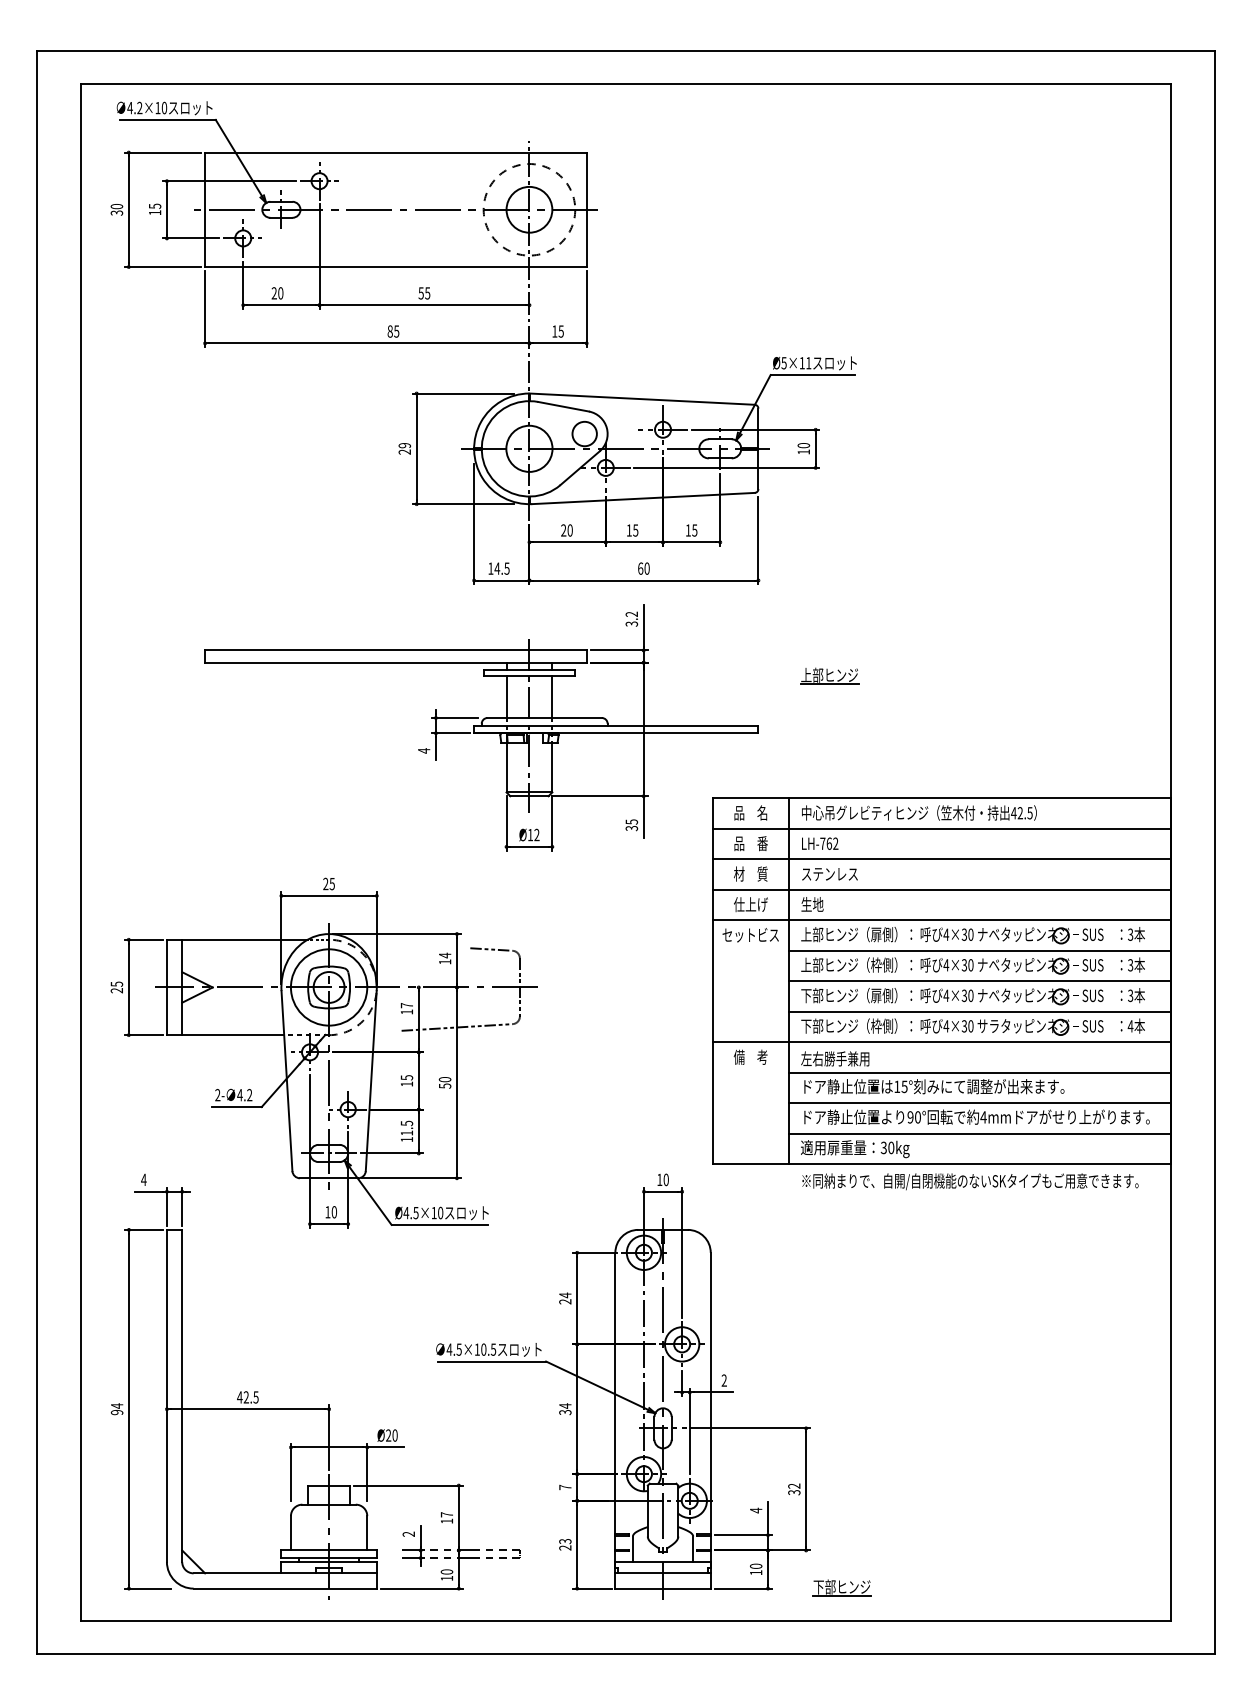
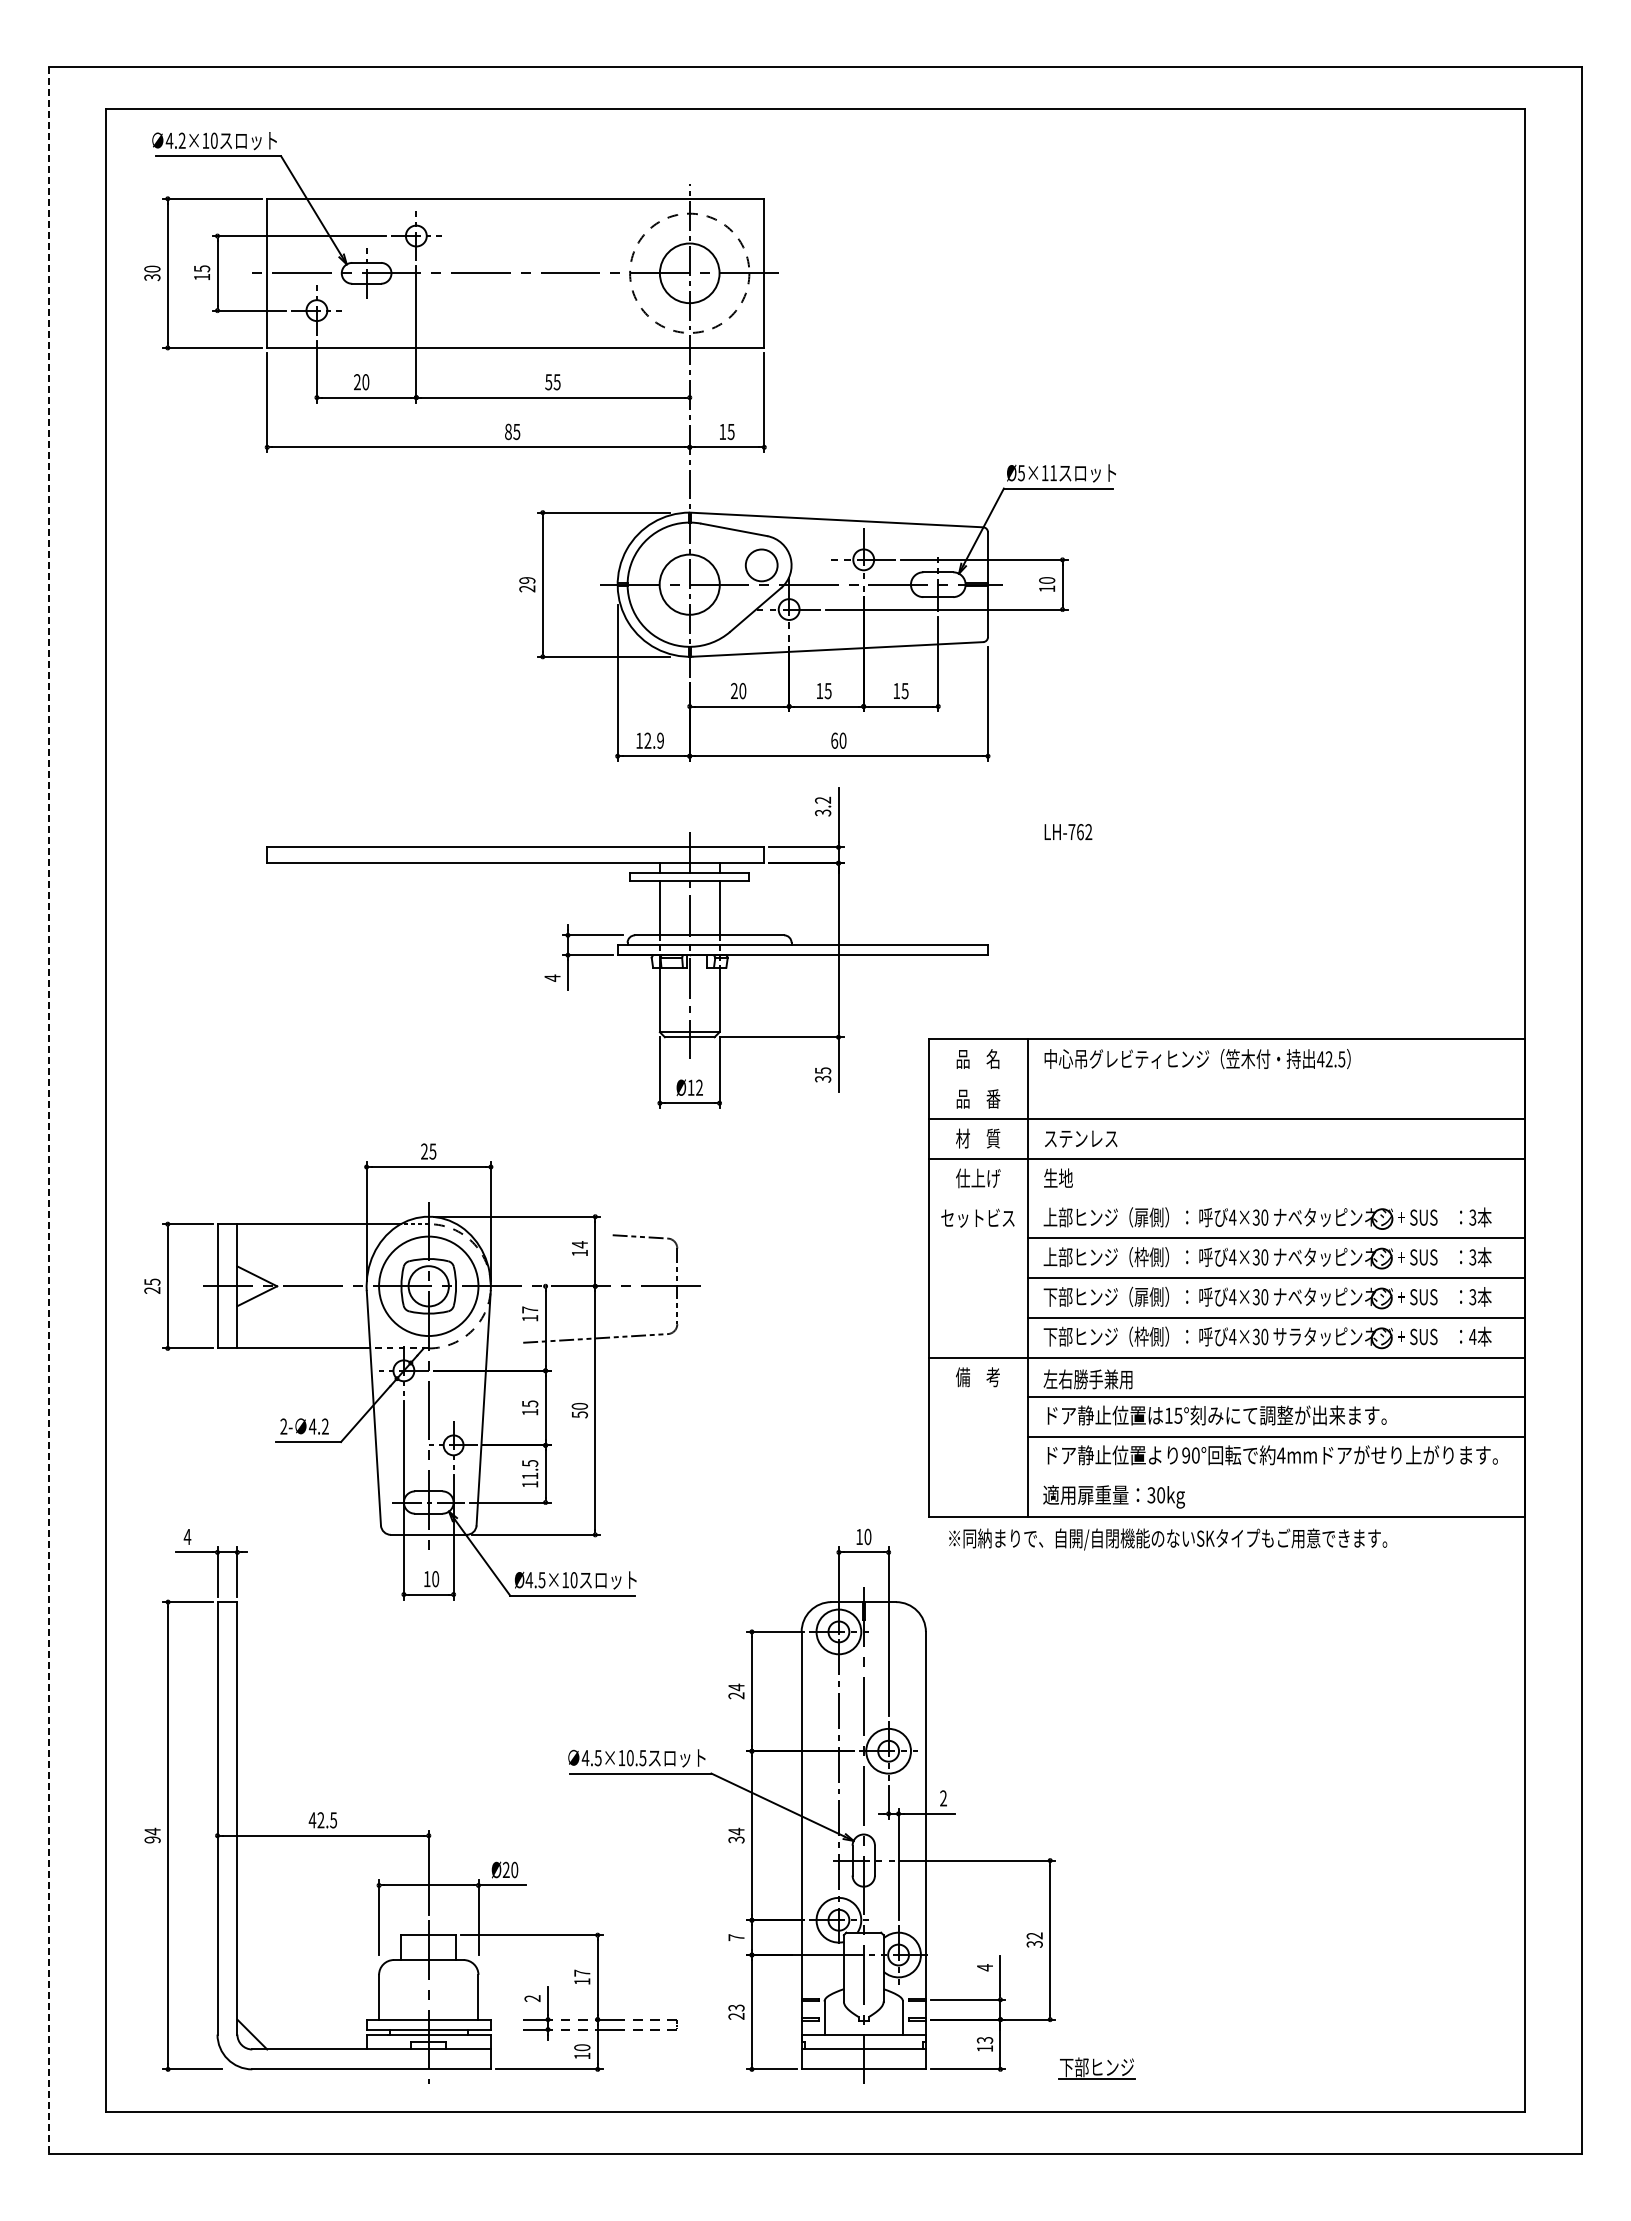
text: (501, 568) -> (653, 740), 14.5 -> 12.9
part: (829, 675) -> (1080, 880), removed
line: (941, 828) -> (1226, 1079), removed
text: (820, 844) -> (1068, 832), moved
line: (37, 852) -> (48, 1110), solid -> dashed
line: (941, 920) -> (1226, 1198), removed
line: (979, 1133) -> (1276, 1476), removed
text: (970, 1181) -> (1168, 1539), moved
text: (756, 1565) -> (985, 2039), 10 -> 13

